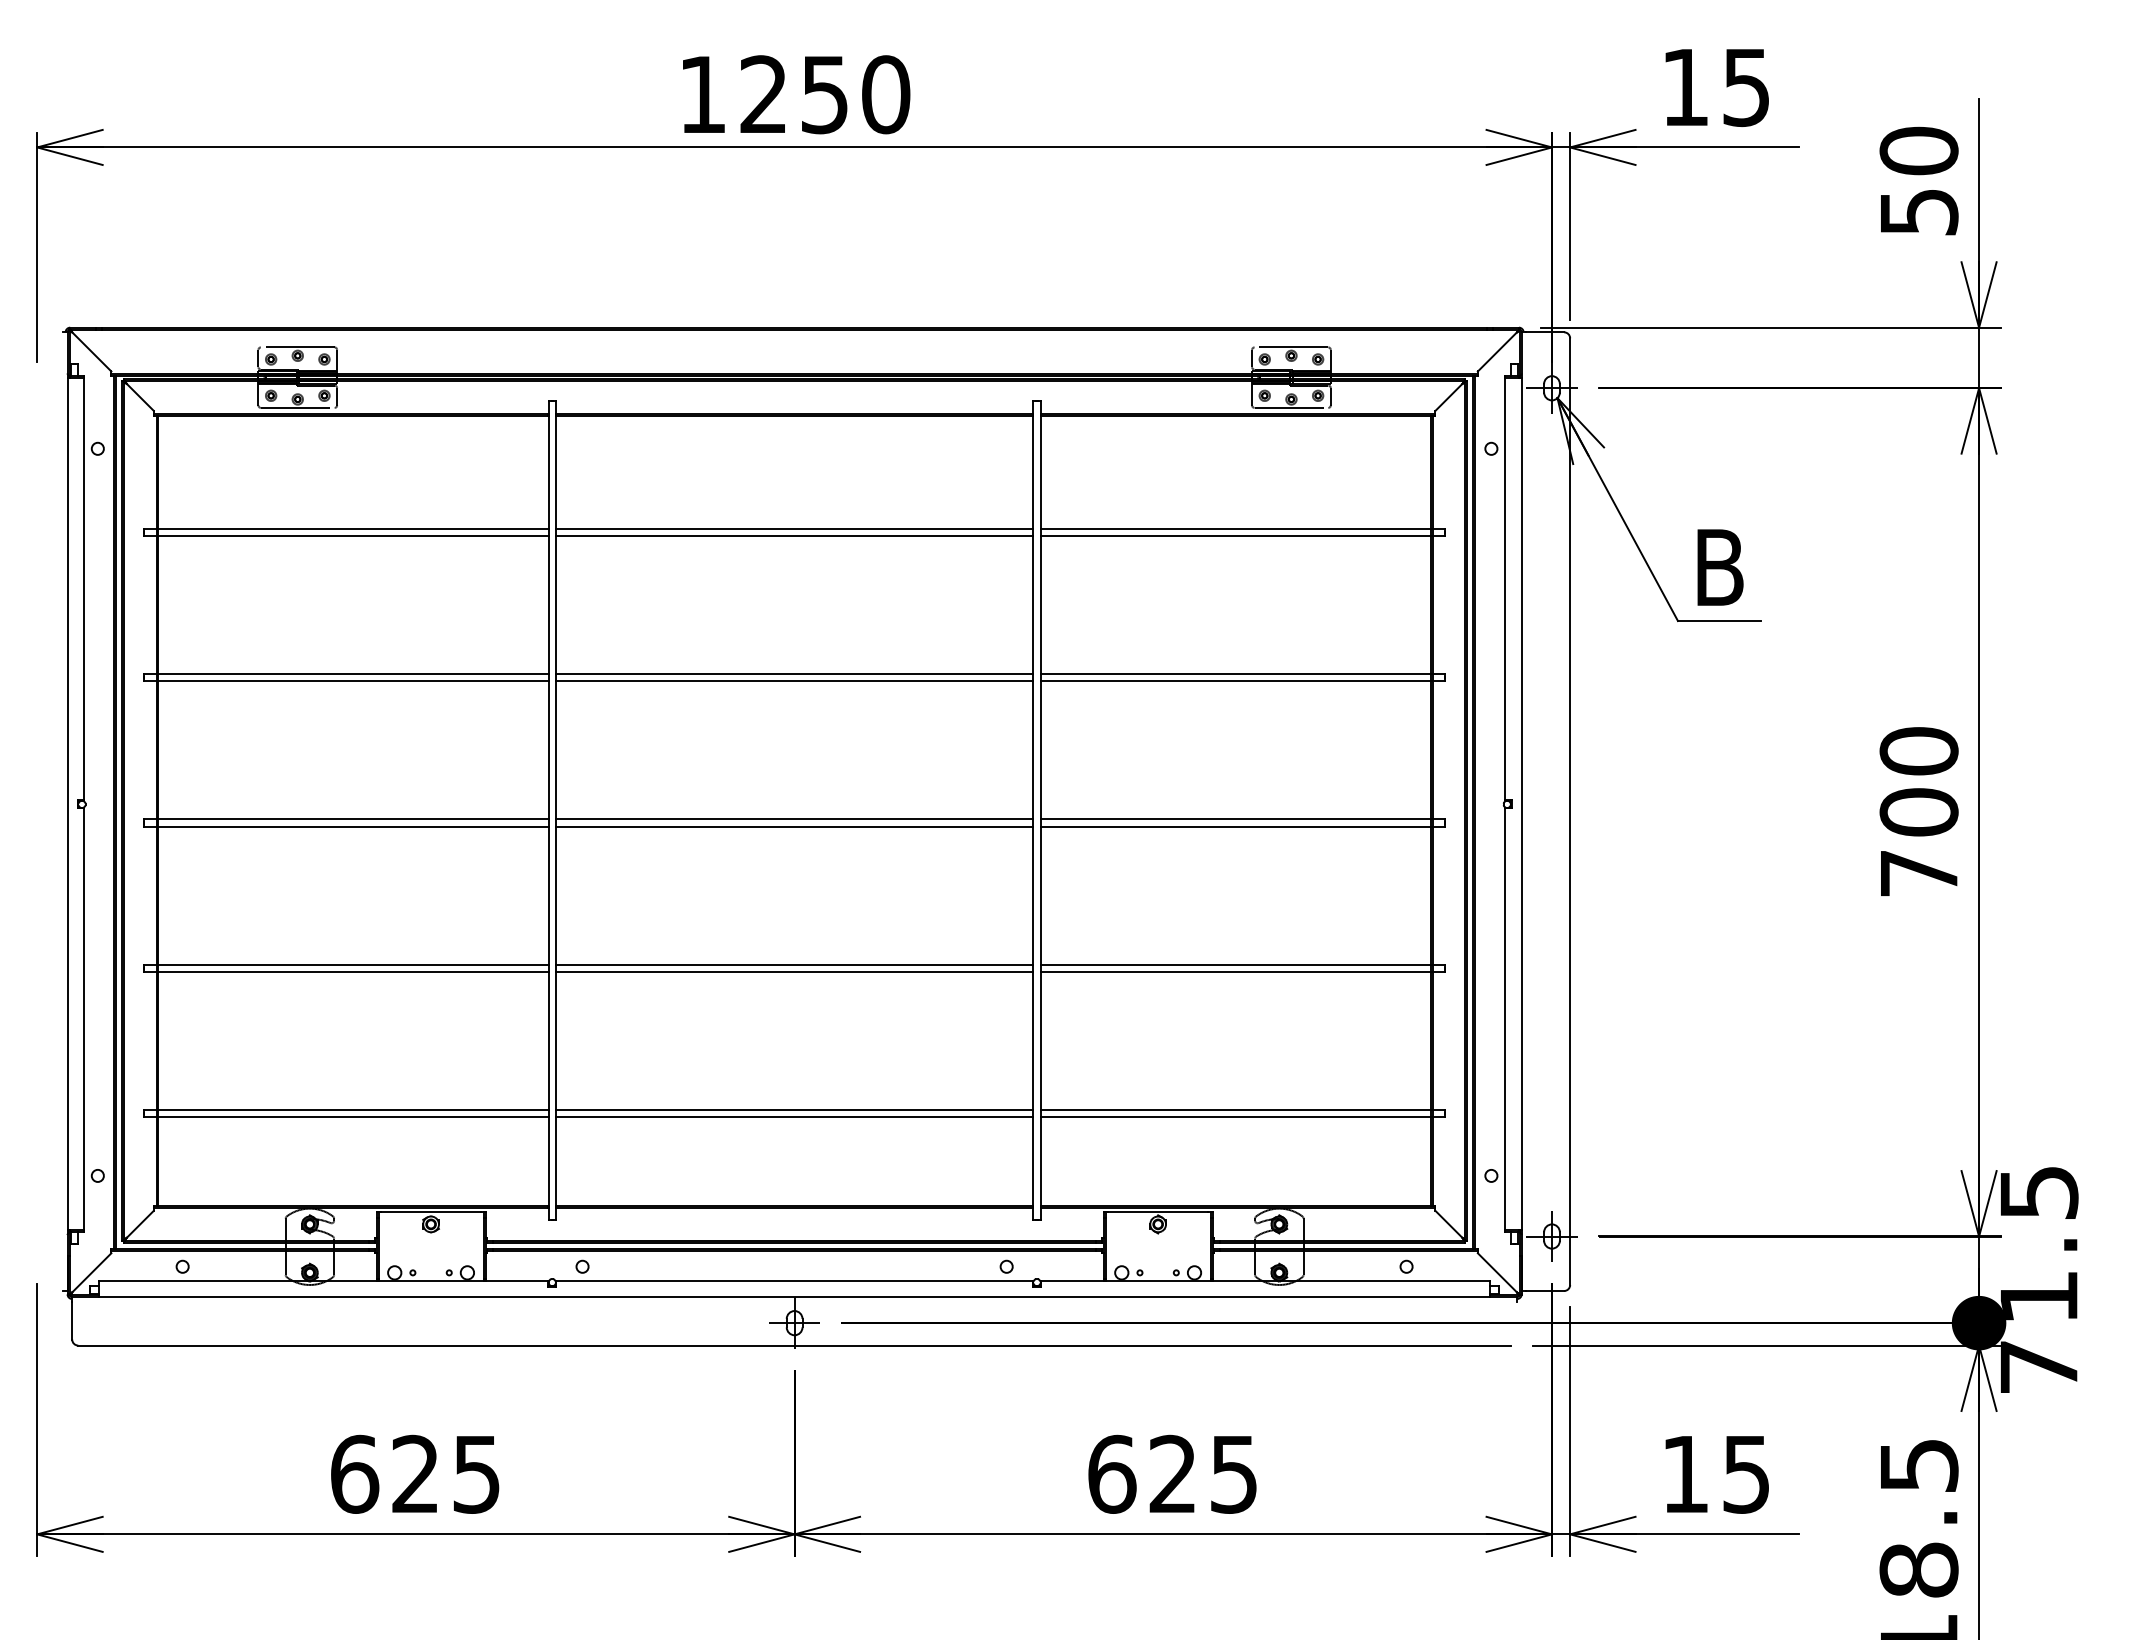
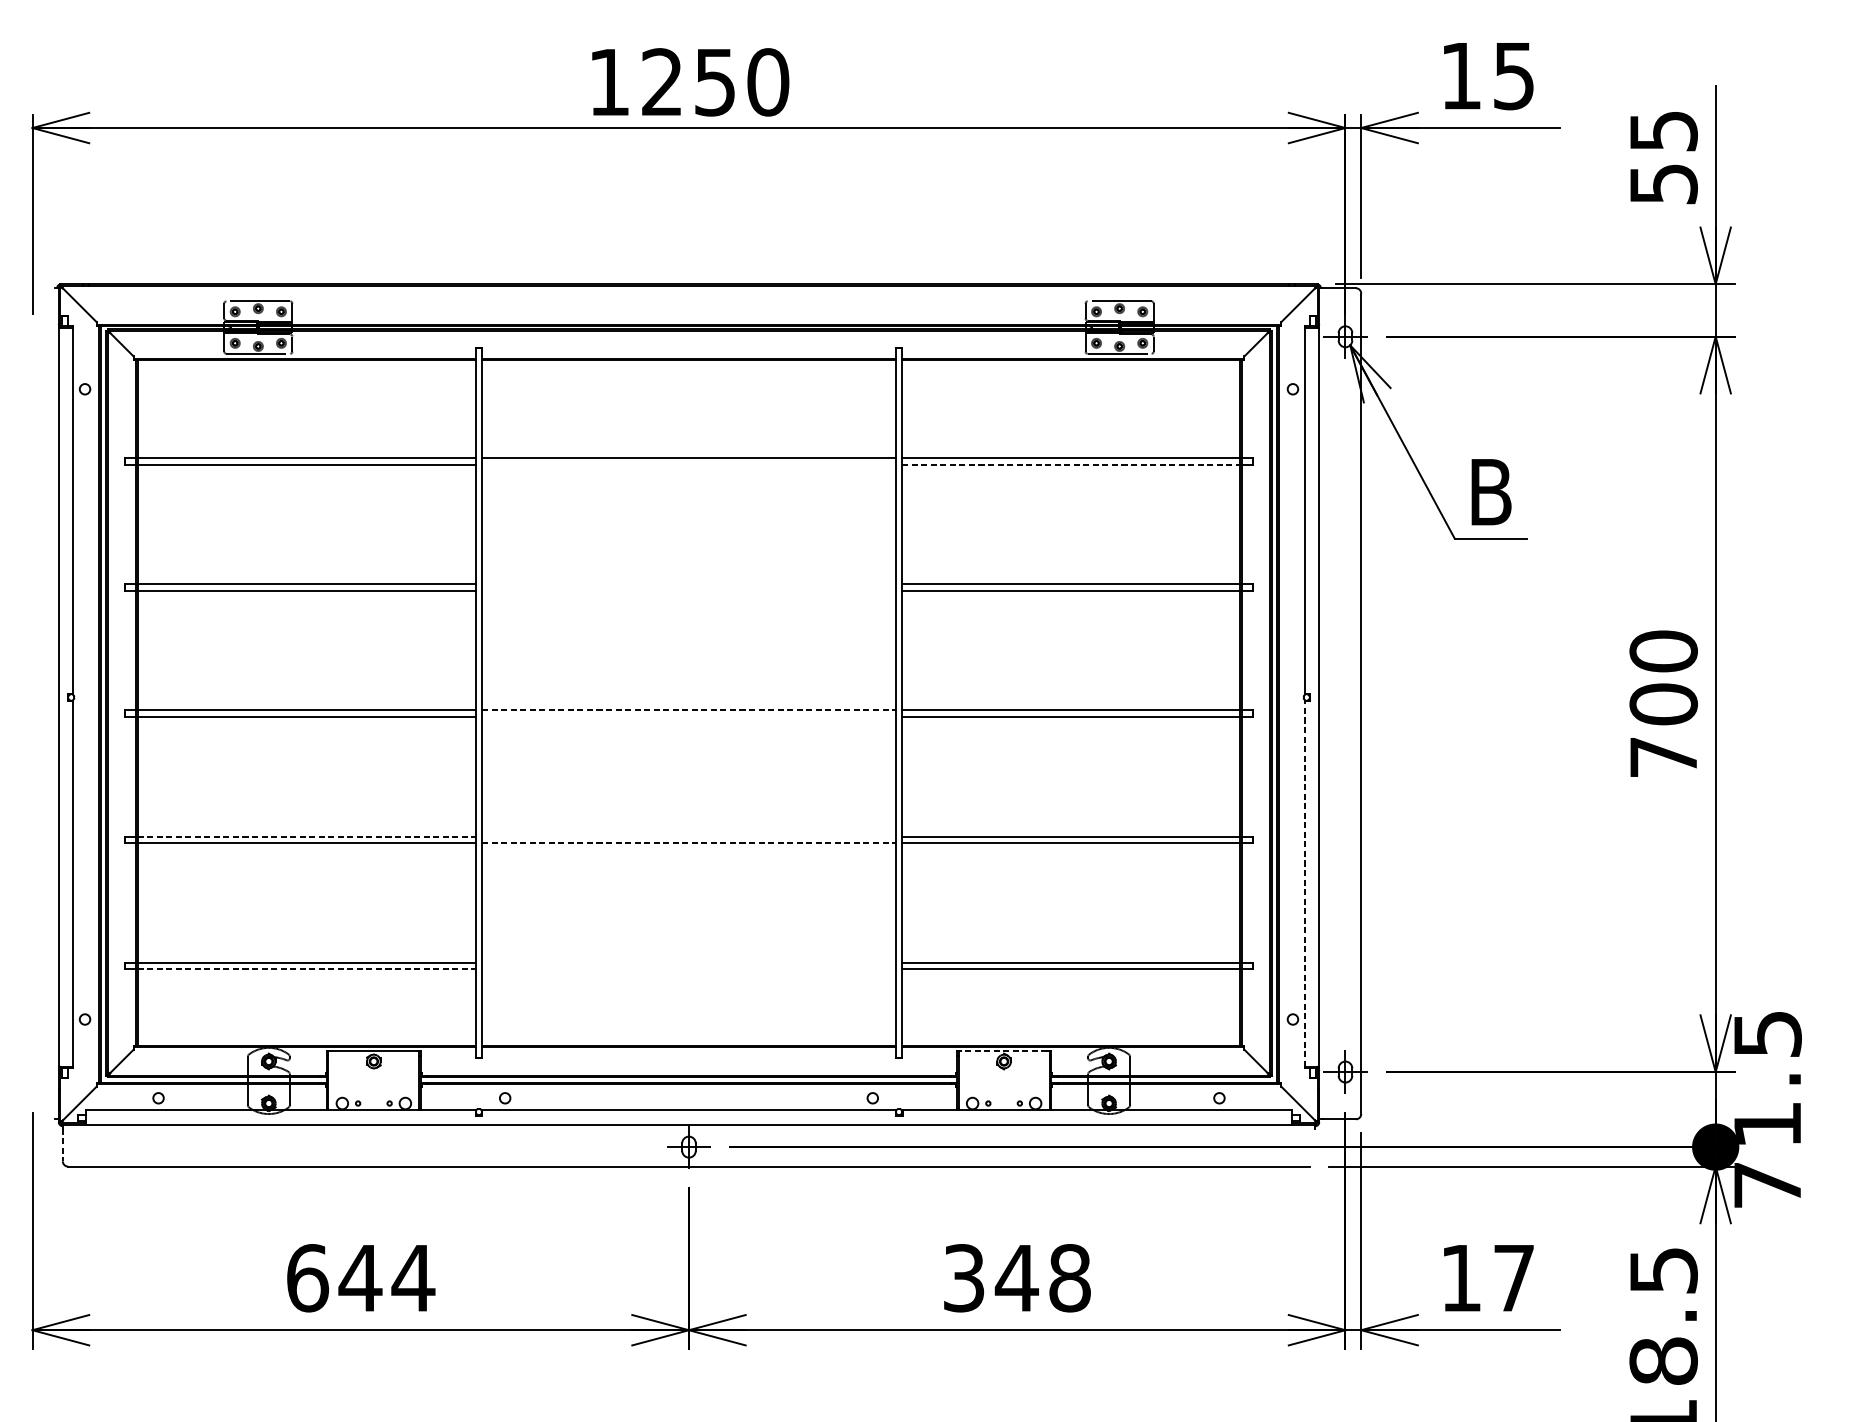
text: (1918, 150) -> (1663, 130), 50 -> 55
line: (794, 535) -> (688, 464), removed
line: (1236, 535) -> (1072, 464), solid -> dashed
line: (794, 674) -> (688, 584), removed
line: (794, 681) -> (688, 590), removed
line: (794, 819) -> (688, 710), solid -> dashed
line: (794, 826) -> (688, 716), removed
line: (354, 964) -> (307, 836), solid -> dashed
line: (794, 964) -> (688, 836), removed
line: (794, 971) -> (688, 842), solid -> dashed
line: (1505, 1018) -> (1305, 883), solid -> dashed
line: (794, 1110) -> (688, 962), removed
line: (354, 1117) -> (307, 968), solid -> dashed
line: (794, 1117) -> (688, 968), removed
line: (1158, 1212) -> (1004, 1051), solid -> dashed
line: (72, 1320) -> (63, 1144), solid -> dashed
text: (446, 1473) -> (387, 1277), 625 -> 644
text: (1173, 1473) -> (1017, 1277), 625 -> 348
text: (1746, 1474) -> (1514, 1278), 15 -> 17

